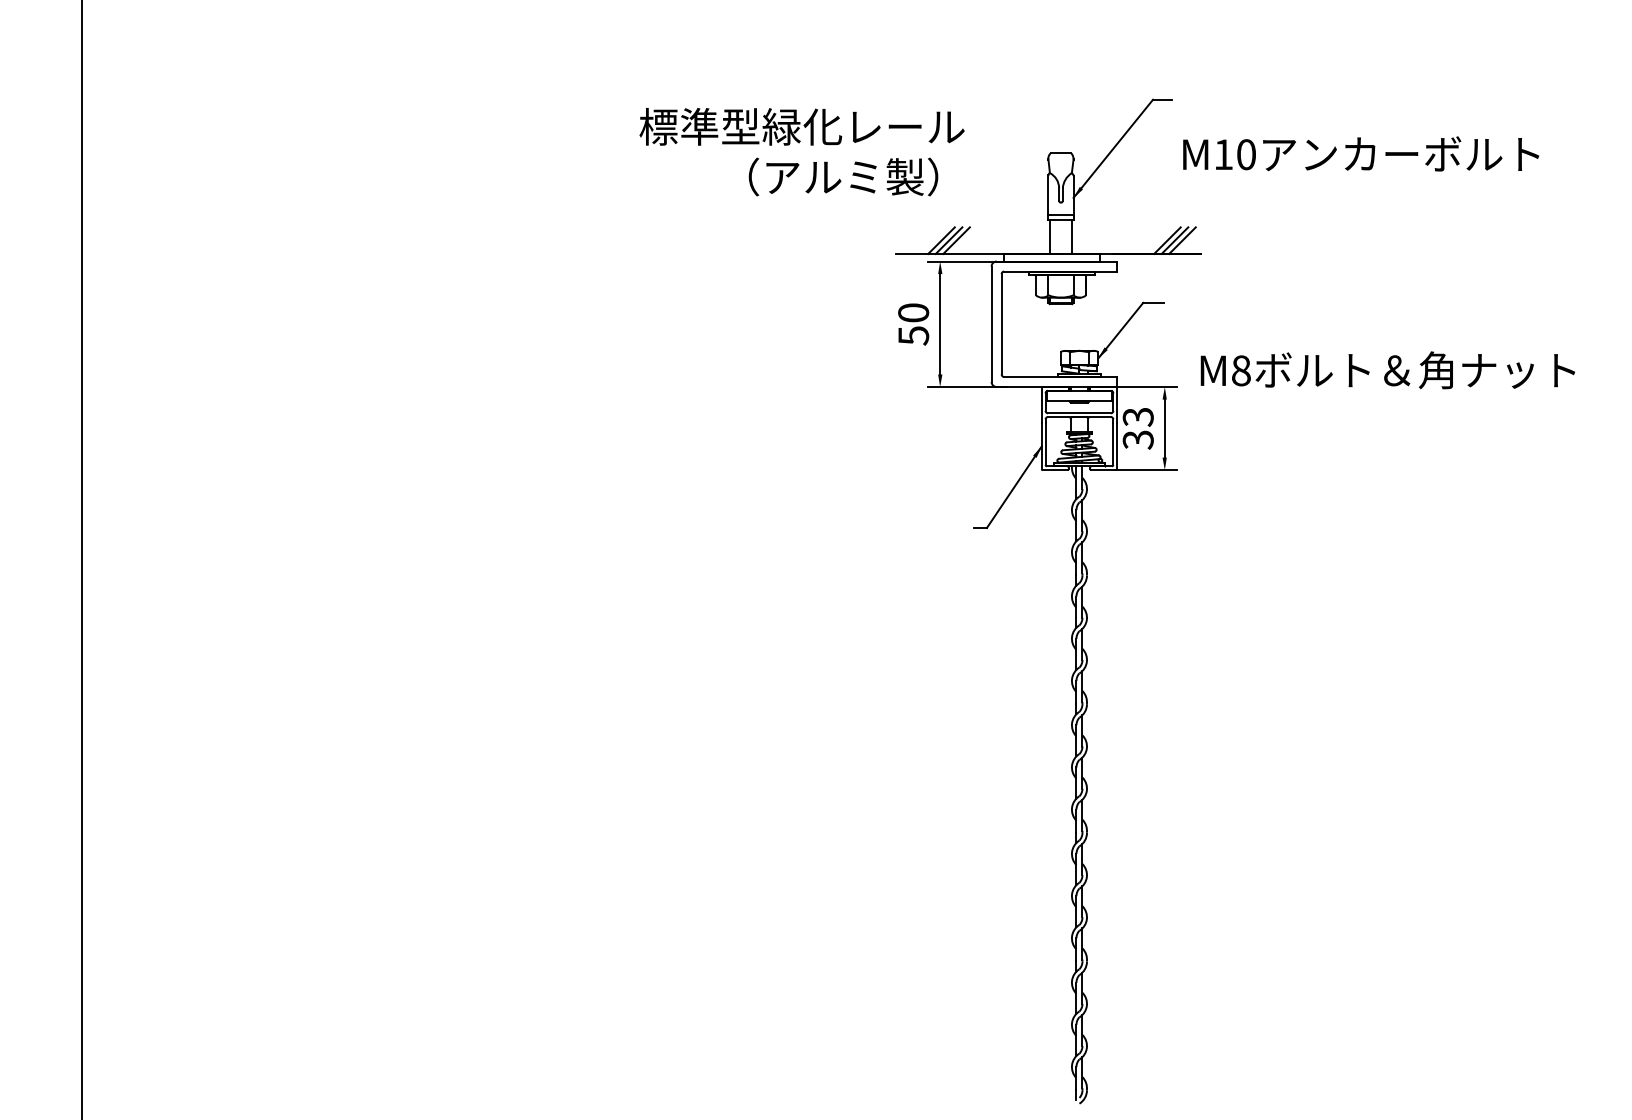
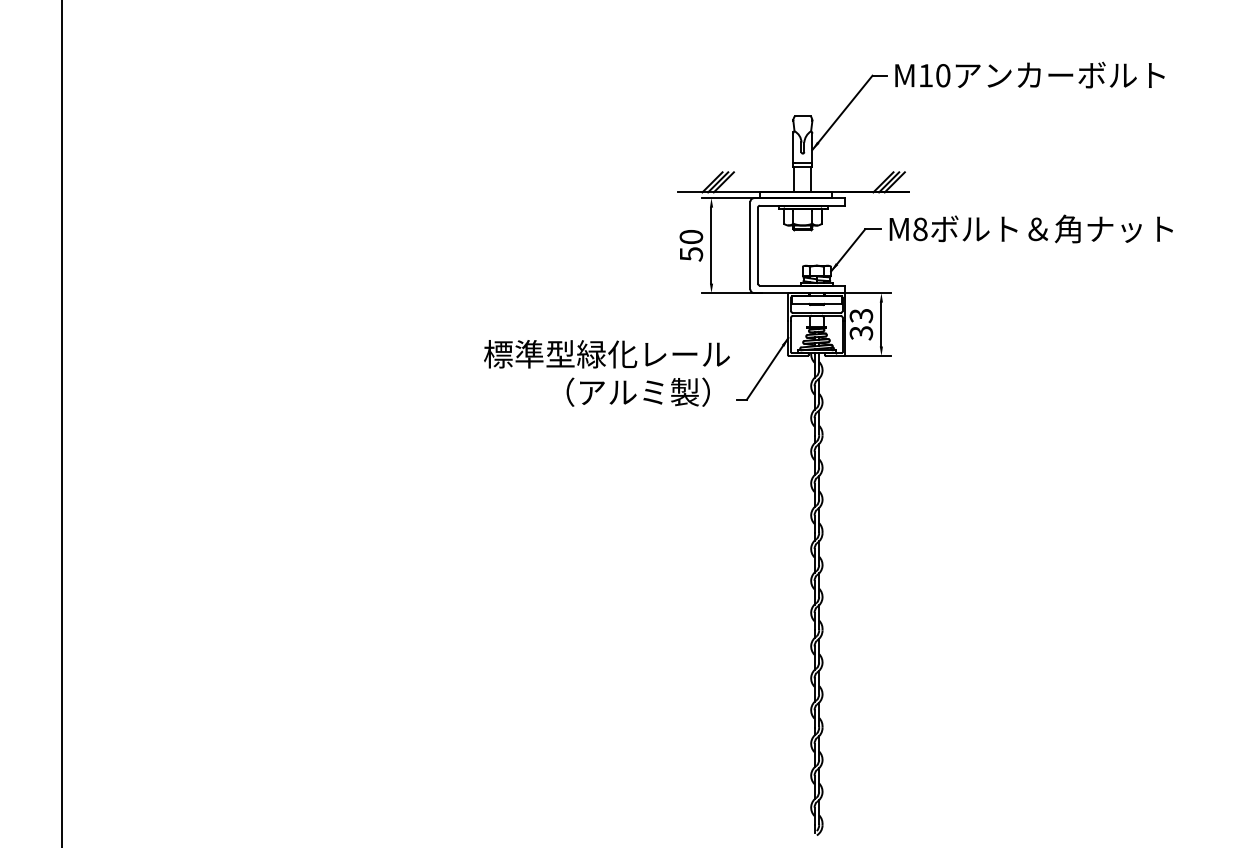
text: (801, 152) -> (606, 373), moved
text: (1361, 153) -> (1030, 74), moved
text: (1387, 370) -> (1031, 229), moved

